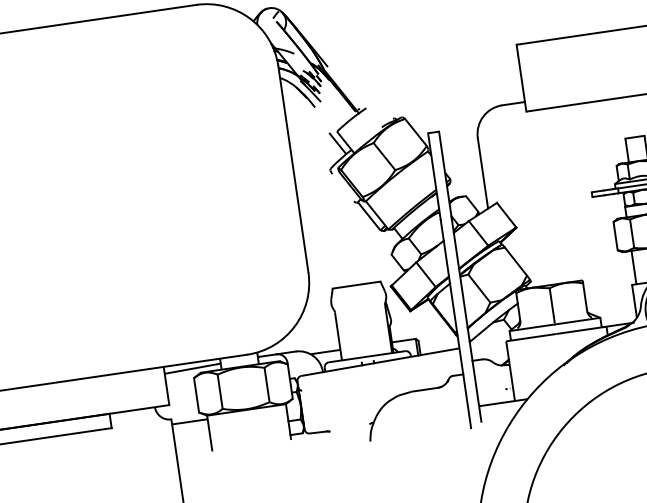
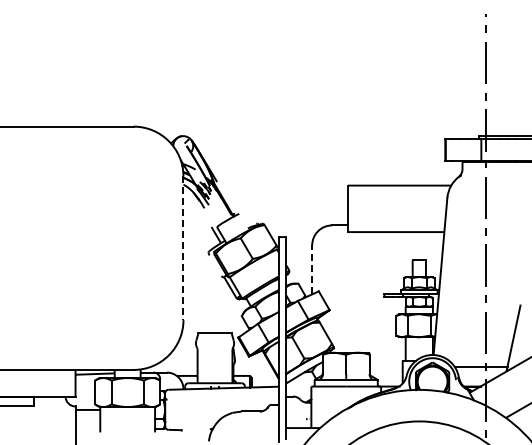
line: (293, 169) -> (183, 248), solid -> dashed
line: (483, 172) -> (312, 269), solid -> dashed

